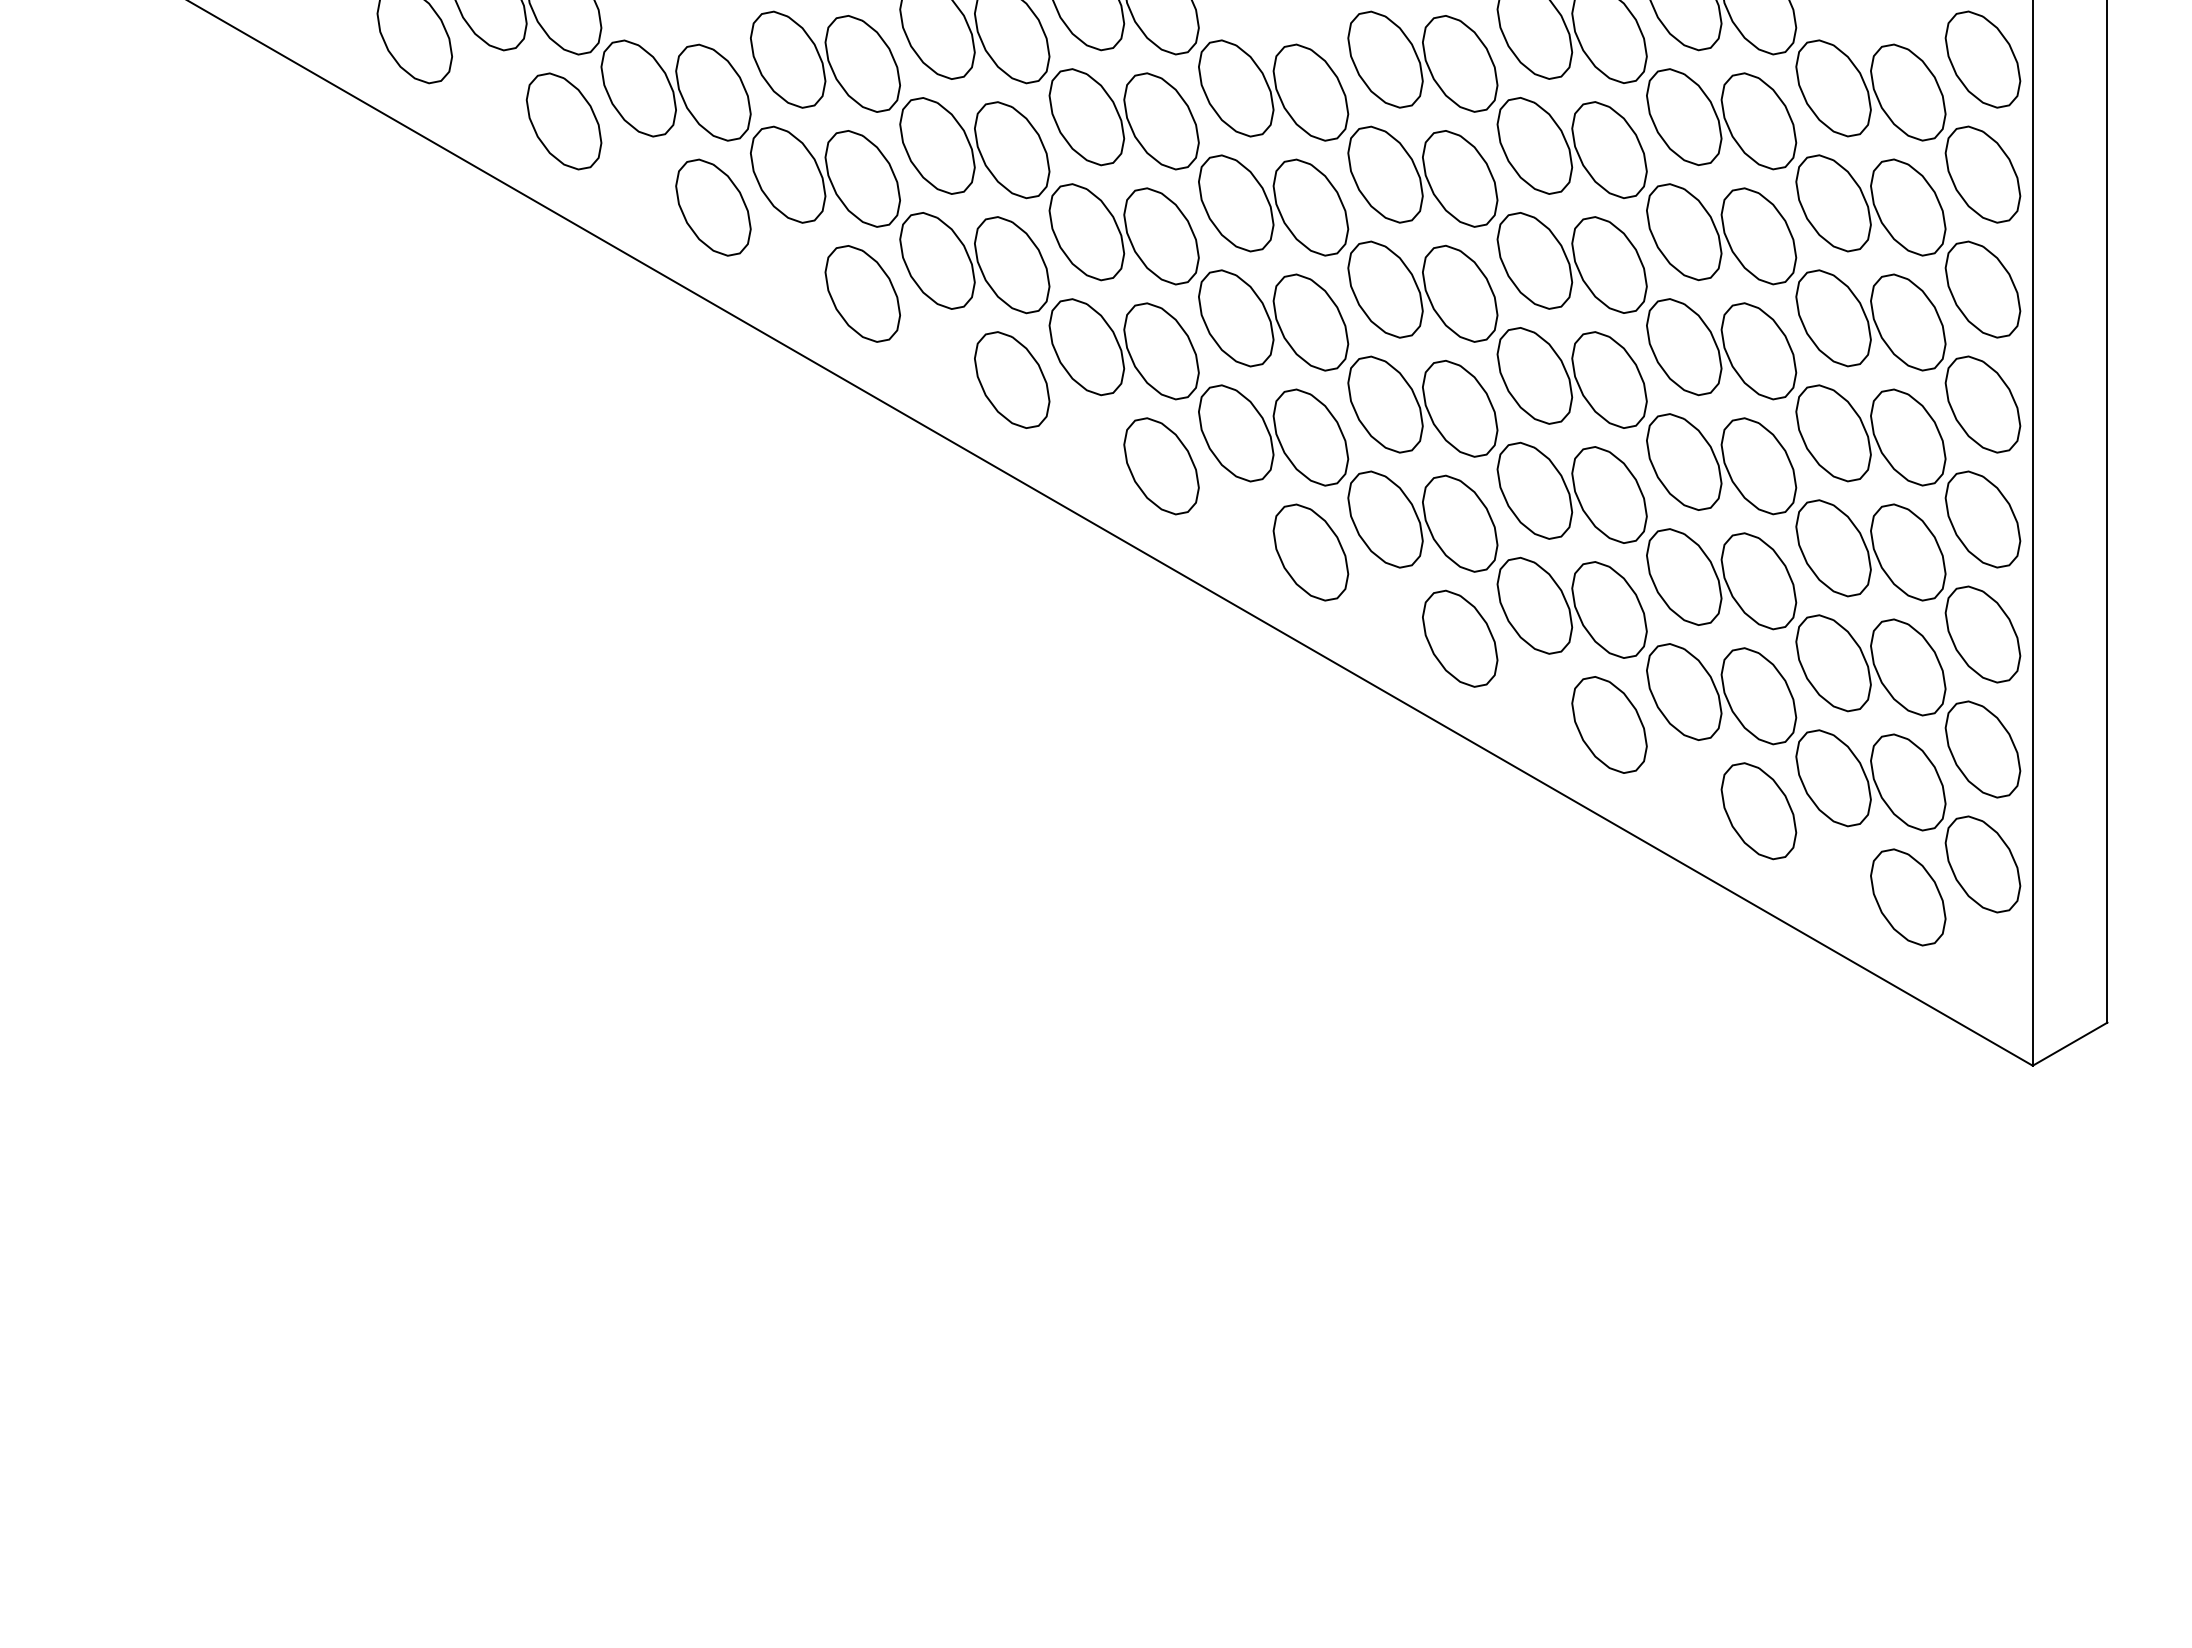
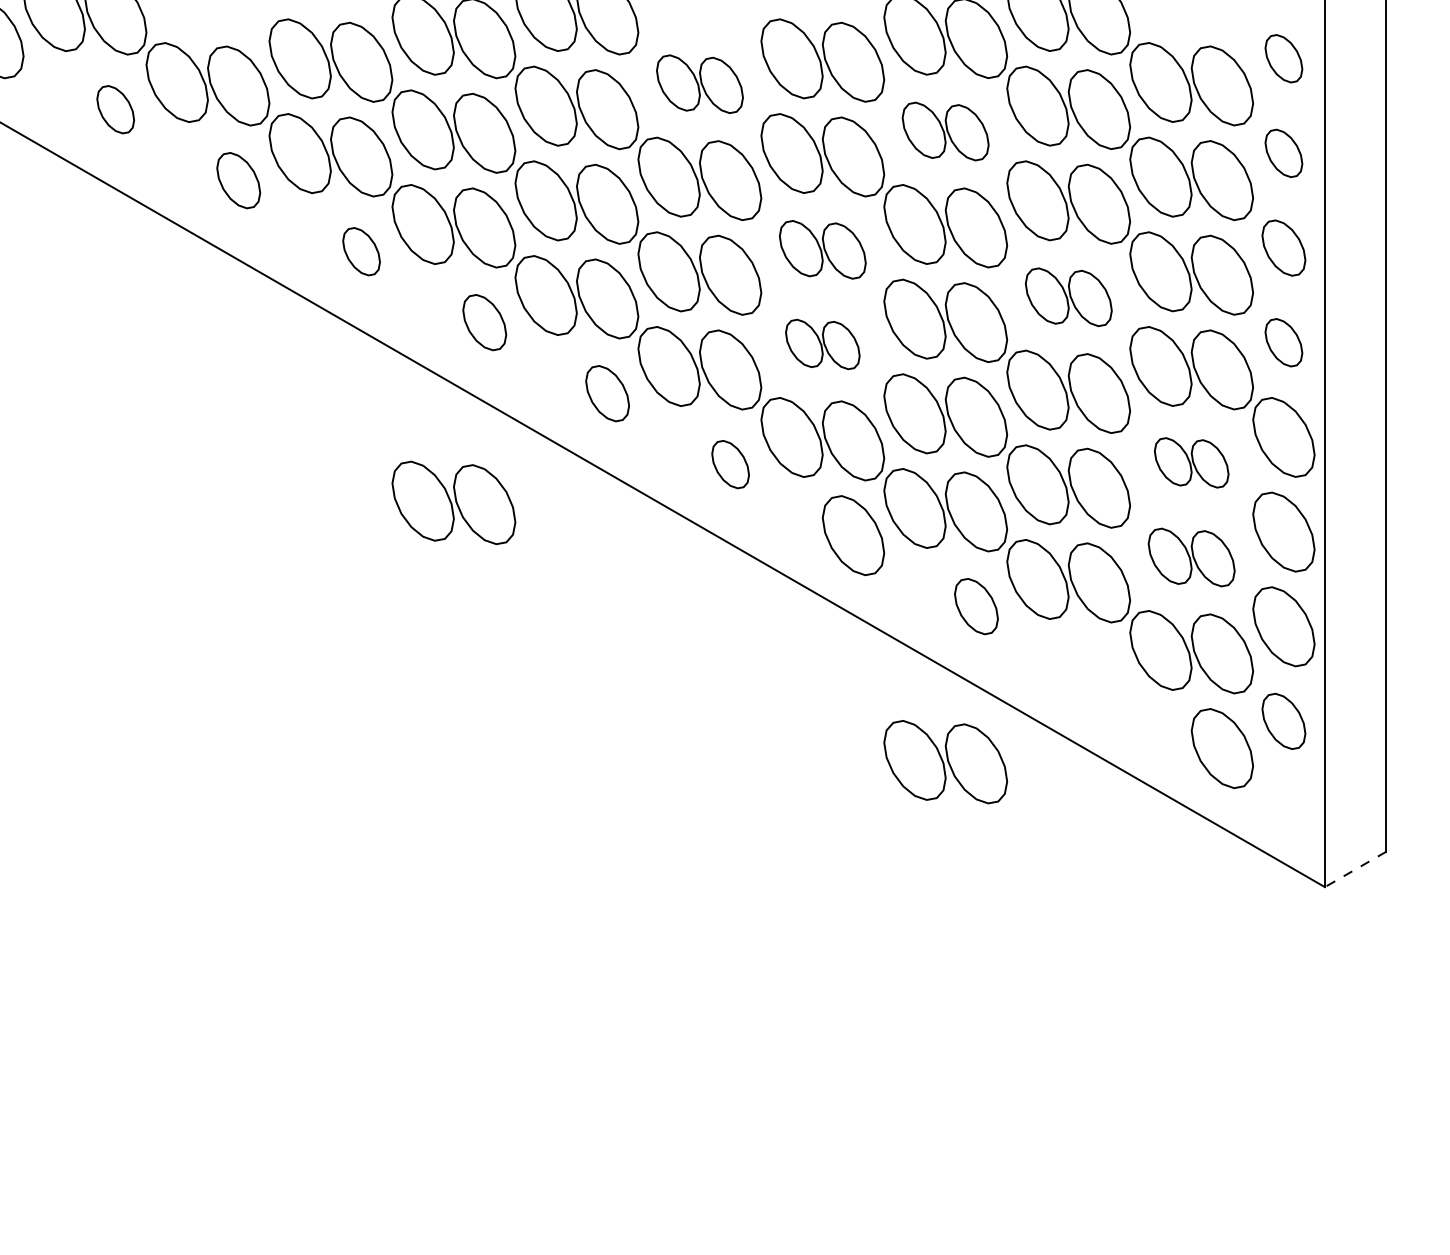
part: (1982, 59) -> (1283, 58), size x0.6
part: (1273, 90) -> (699, 84), size x0.7
part: (563, 121) -> (115, 109), size x0.6
part: (1571, 147) -> (945, 131), size x0.7
part: (1982, 174) -> (1283, 153), size x0.6
part: (713, 207) -> (238, 180), size x0.7
part: (1982, 289) -> (1283, 248), size x0.7
part: (1422, 291) -> (822, 249), size x0.7
part: (862, 293) -> (361, 251), size x0.6
part: (1721, 349) -> (1068, 297), size x0.7
part: (1012, 379) -> (484, 322), size x0.7
part: (1982, 404) -> (1283, 342), size x0.6
part: (1422, 406) -> (822, 344), size x0.6
part: (1161, 466) -> (607, 393), size x0.7
part: (1870, 550) -> (1191, 462), size x0.6
part: (1310, 552) -> (730, 464), size x0.6
part: (974, 599) -> (453, 503), added
part: (1870, 665) -> (1191, 557), size x0.7
part: (1609, 724) -> (976, 606), size x0.7
part: (1758, 811) -> (1099, 677), removed
part: (1982, 864) -> (1283, 721), size x0.7
part: (1571, 913) -> (945, 761), added
line: (2069, 1044) -> (1355, 869), solid -> dashed

